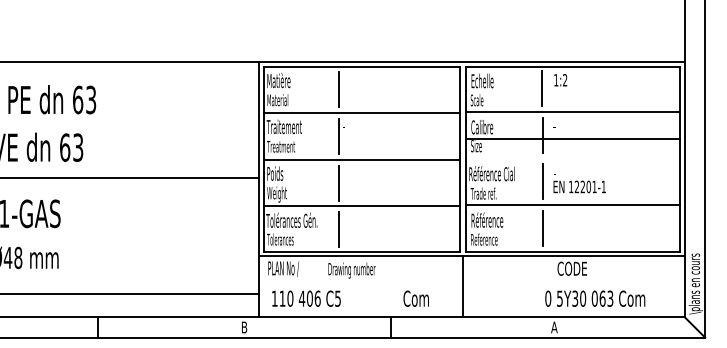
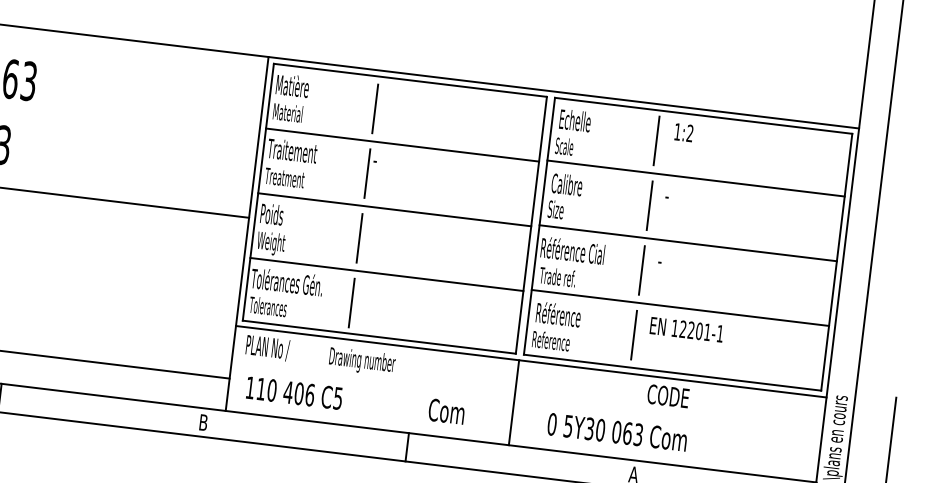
line: (573, 139) -> (688, 243), moved
text: (579, 186) -> (686, 329), moved
text: (595, 298) -> (617, 432), moved

